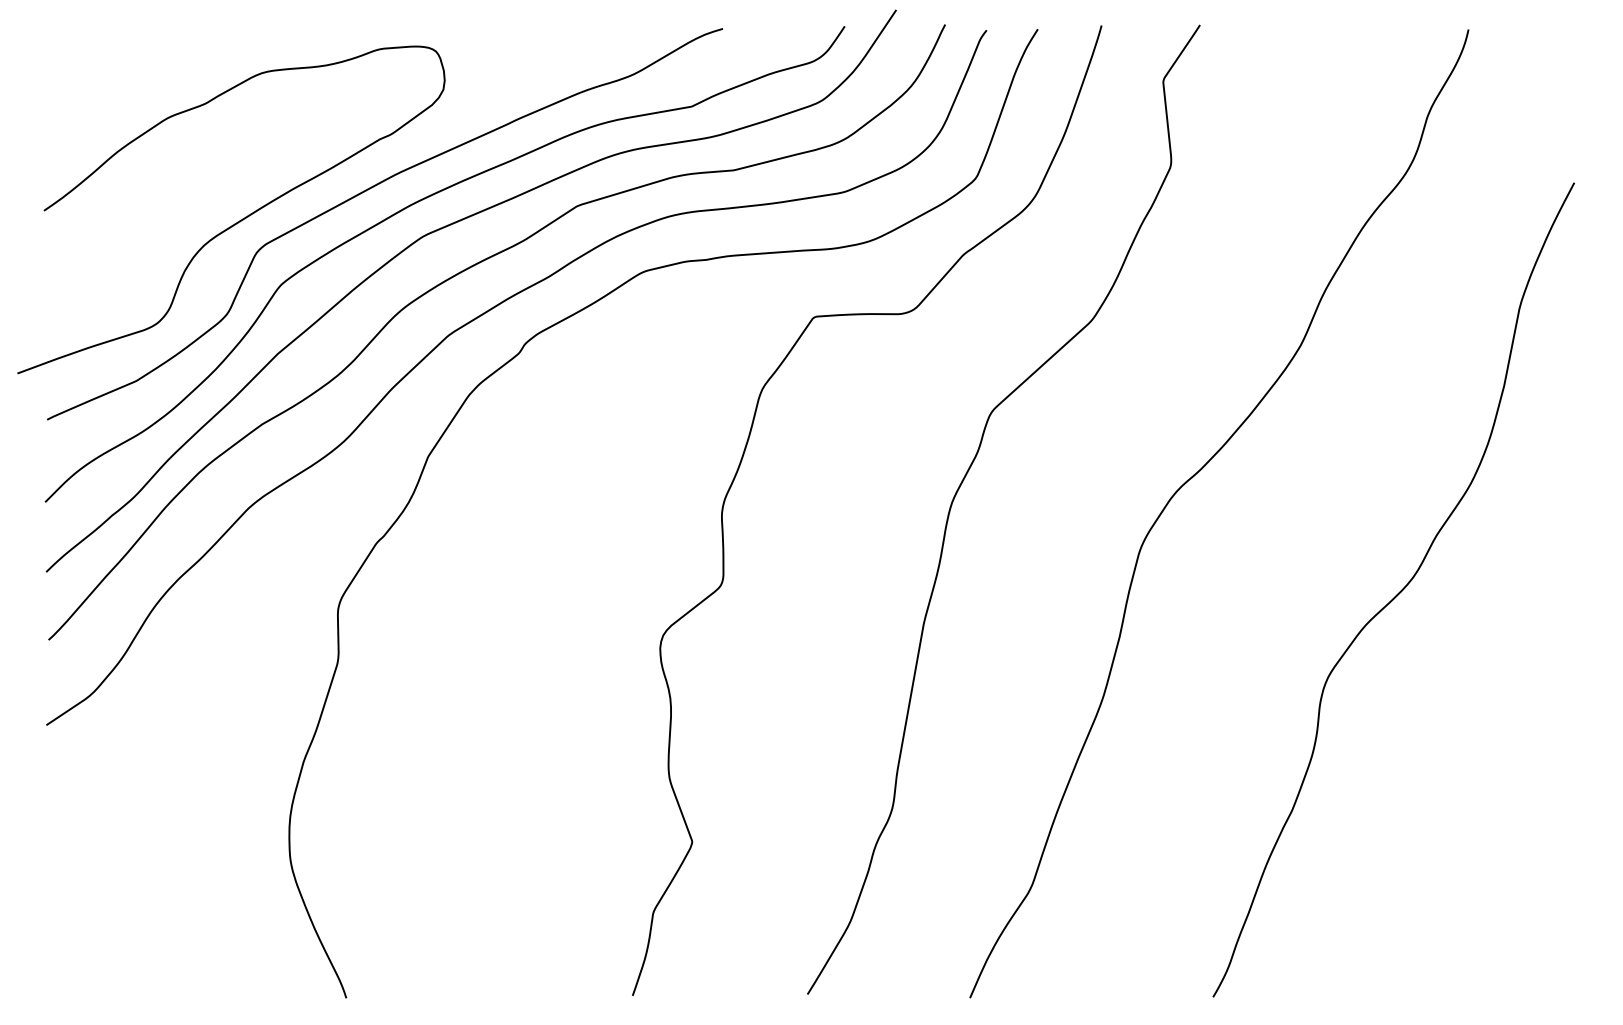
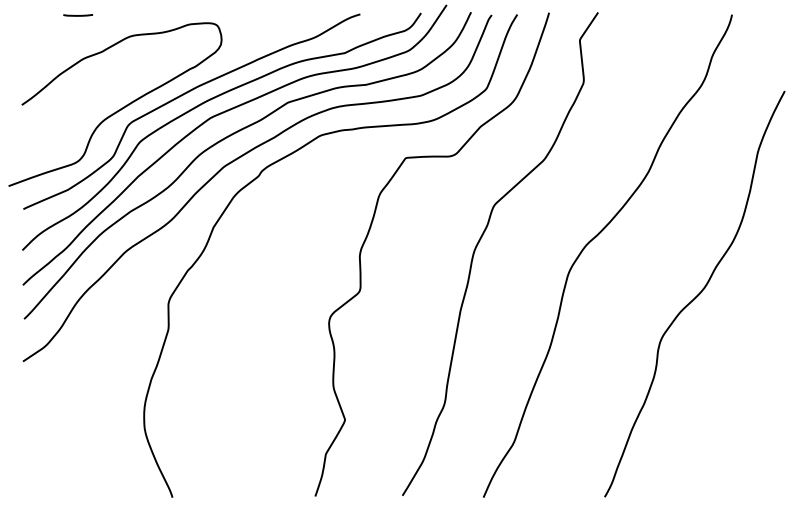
line: (157, 31) -> (78, 15), added

